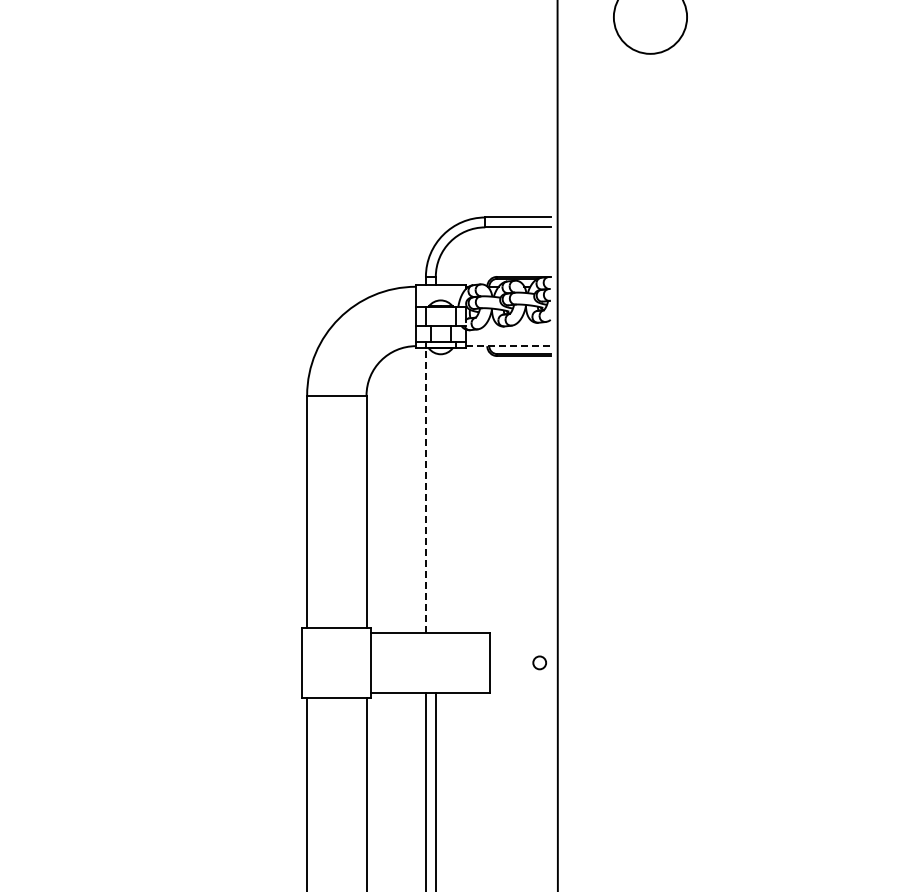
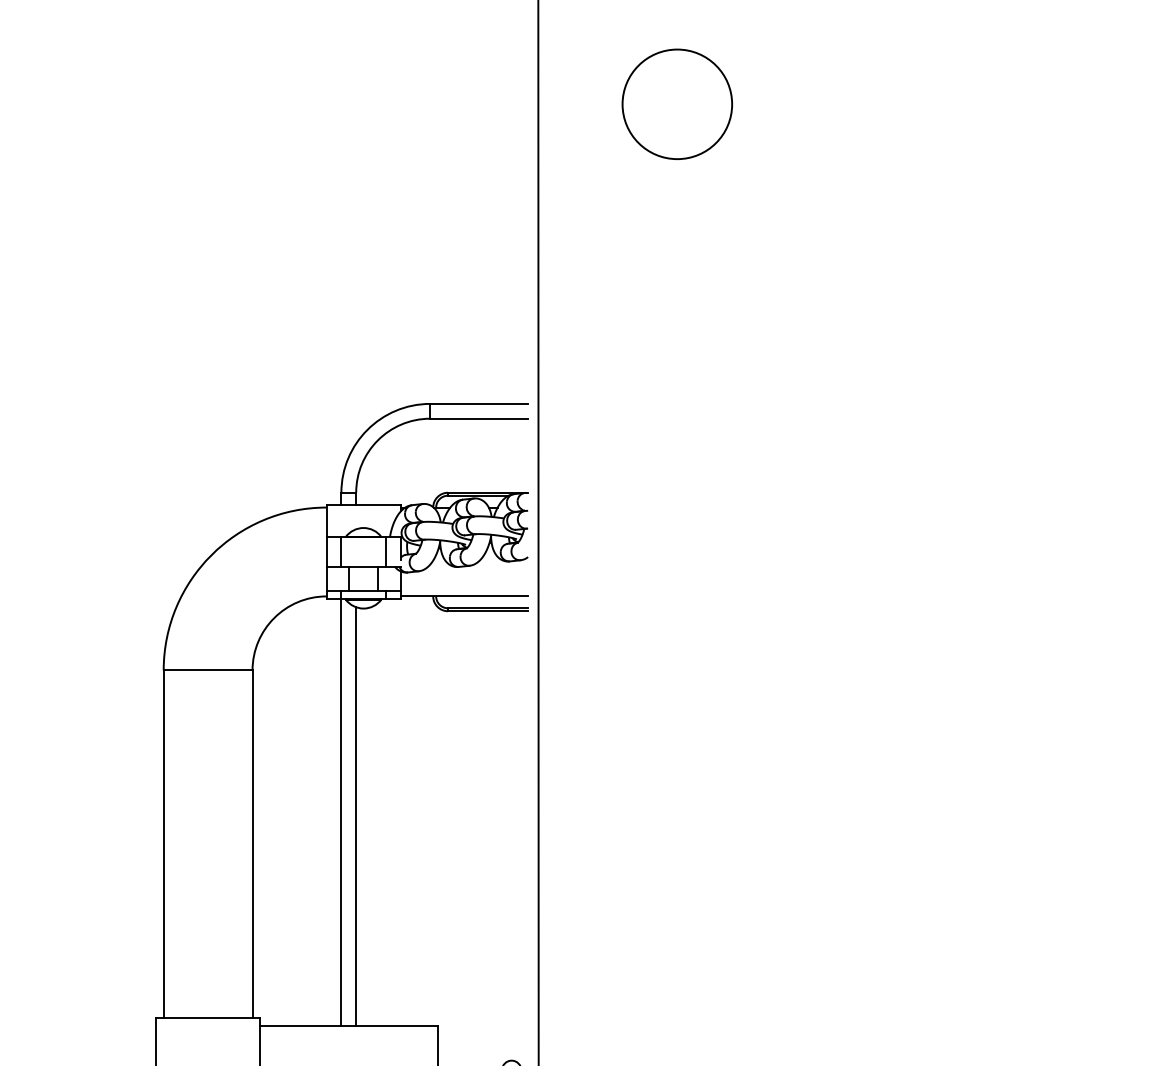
line: (508, 346) -> (464, 596), dashed -> solid
line: (425, 490) -> (340, 812), dashed -> solid
line: (435, 493) -> (355, 816), added

